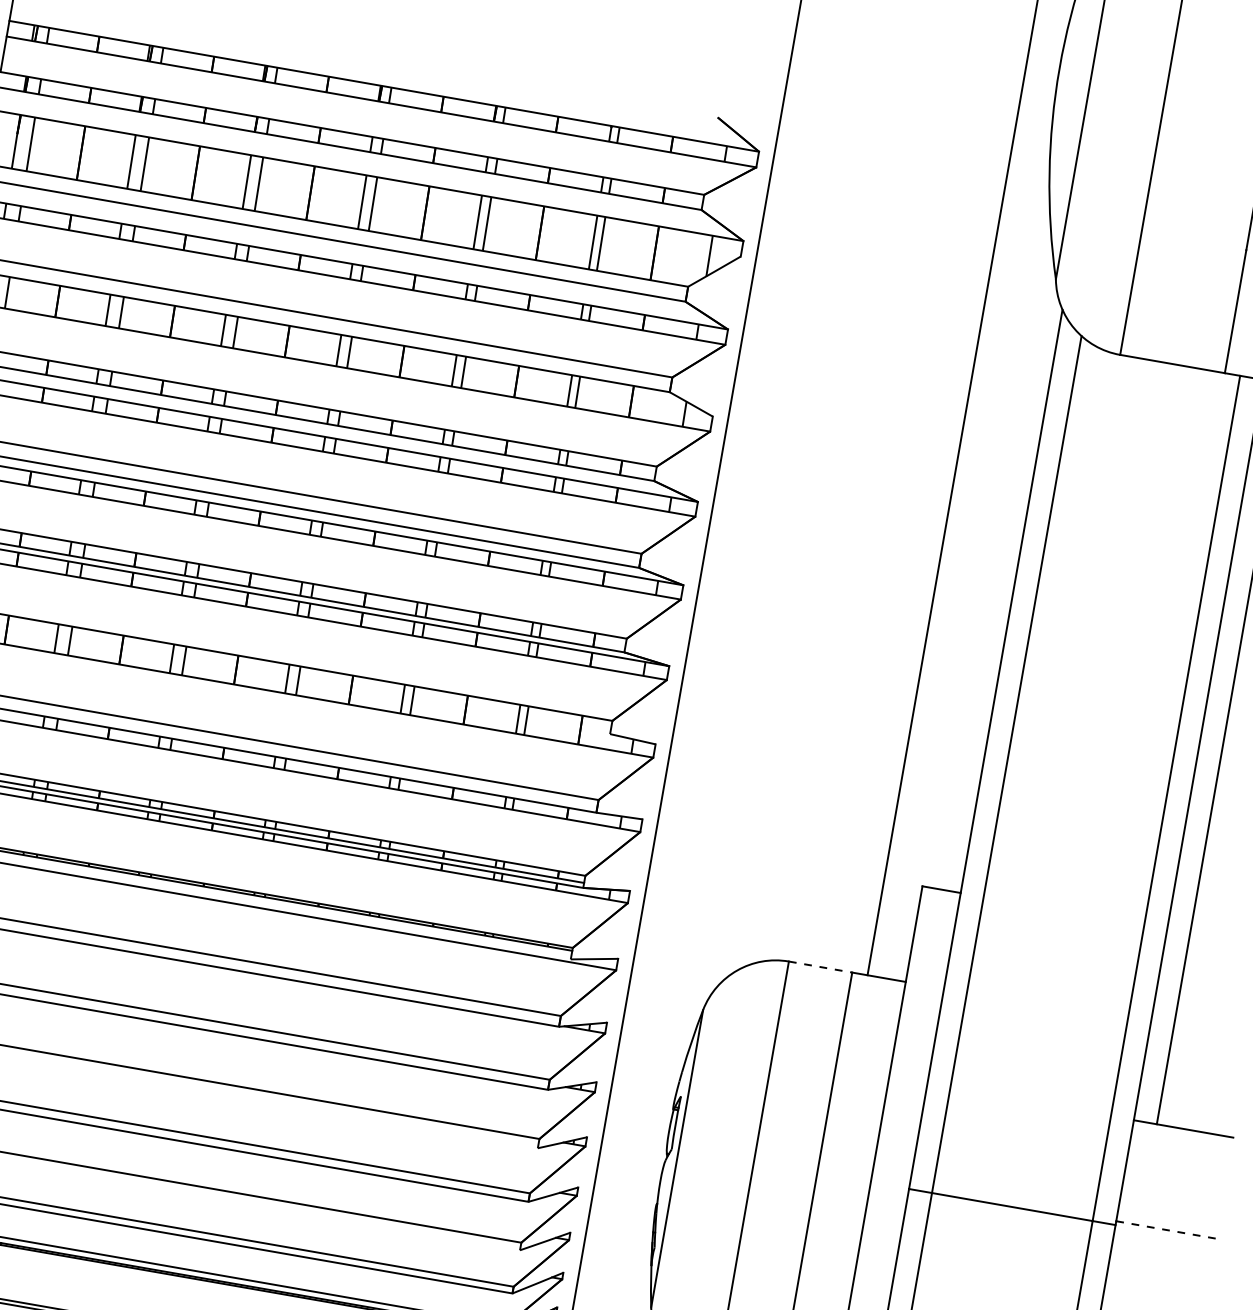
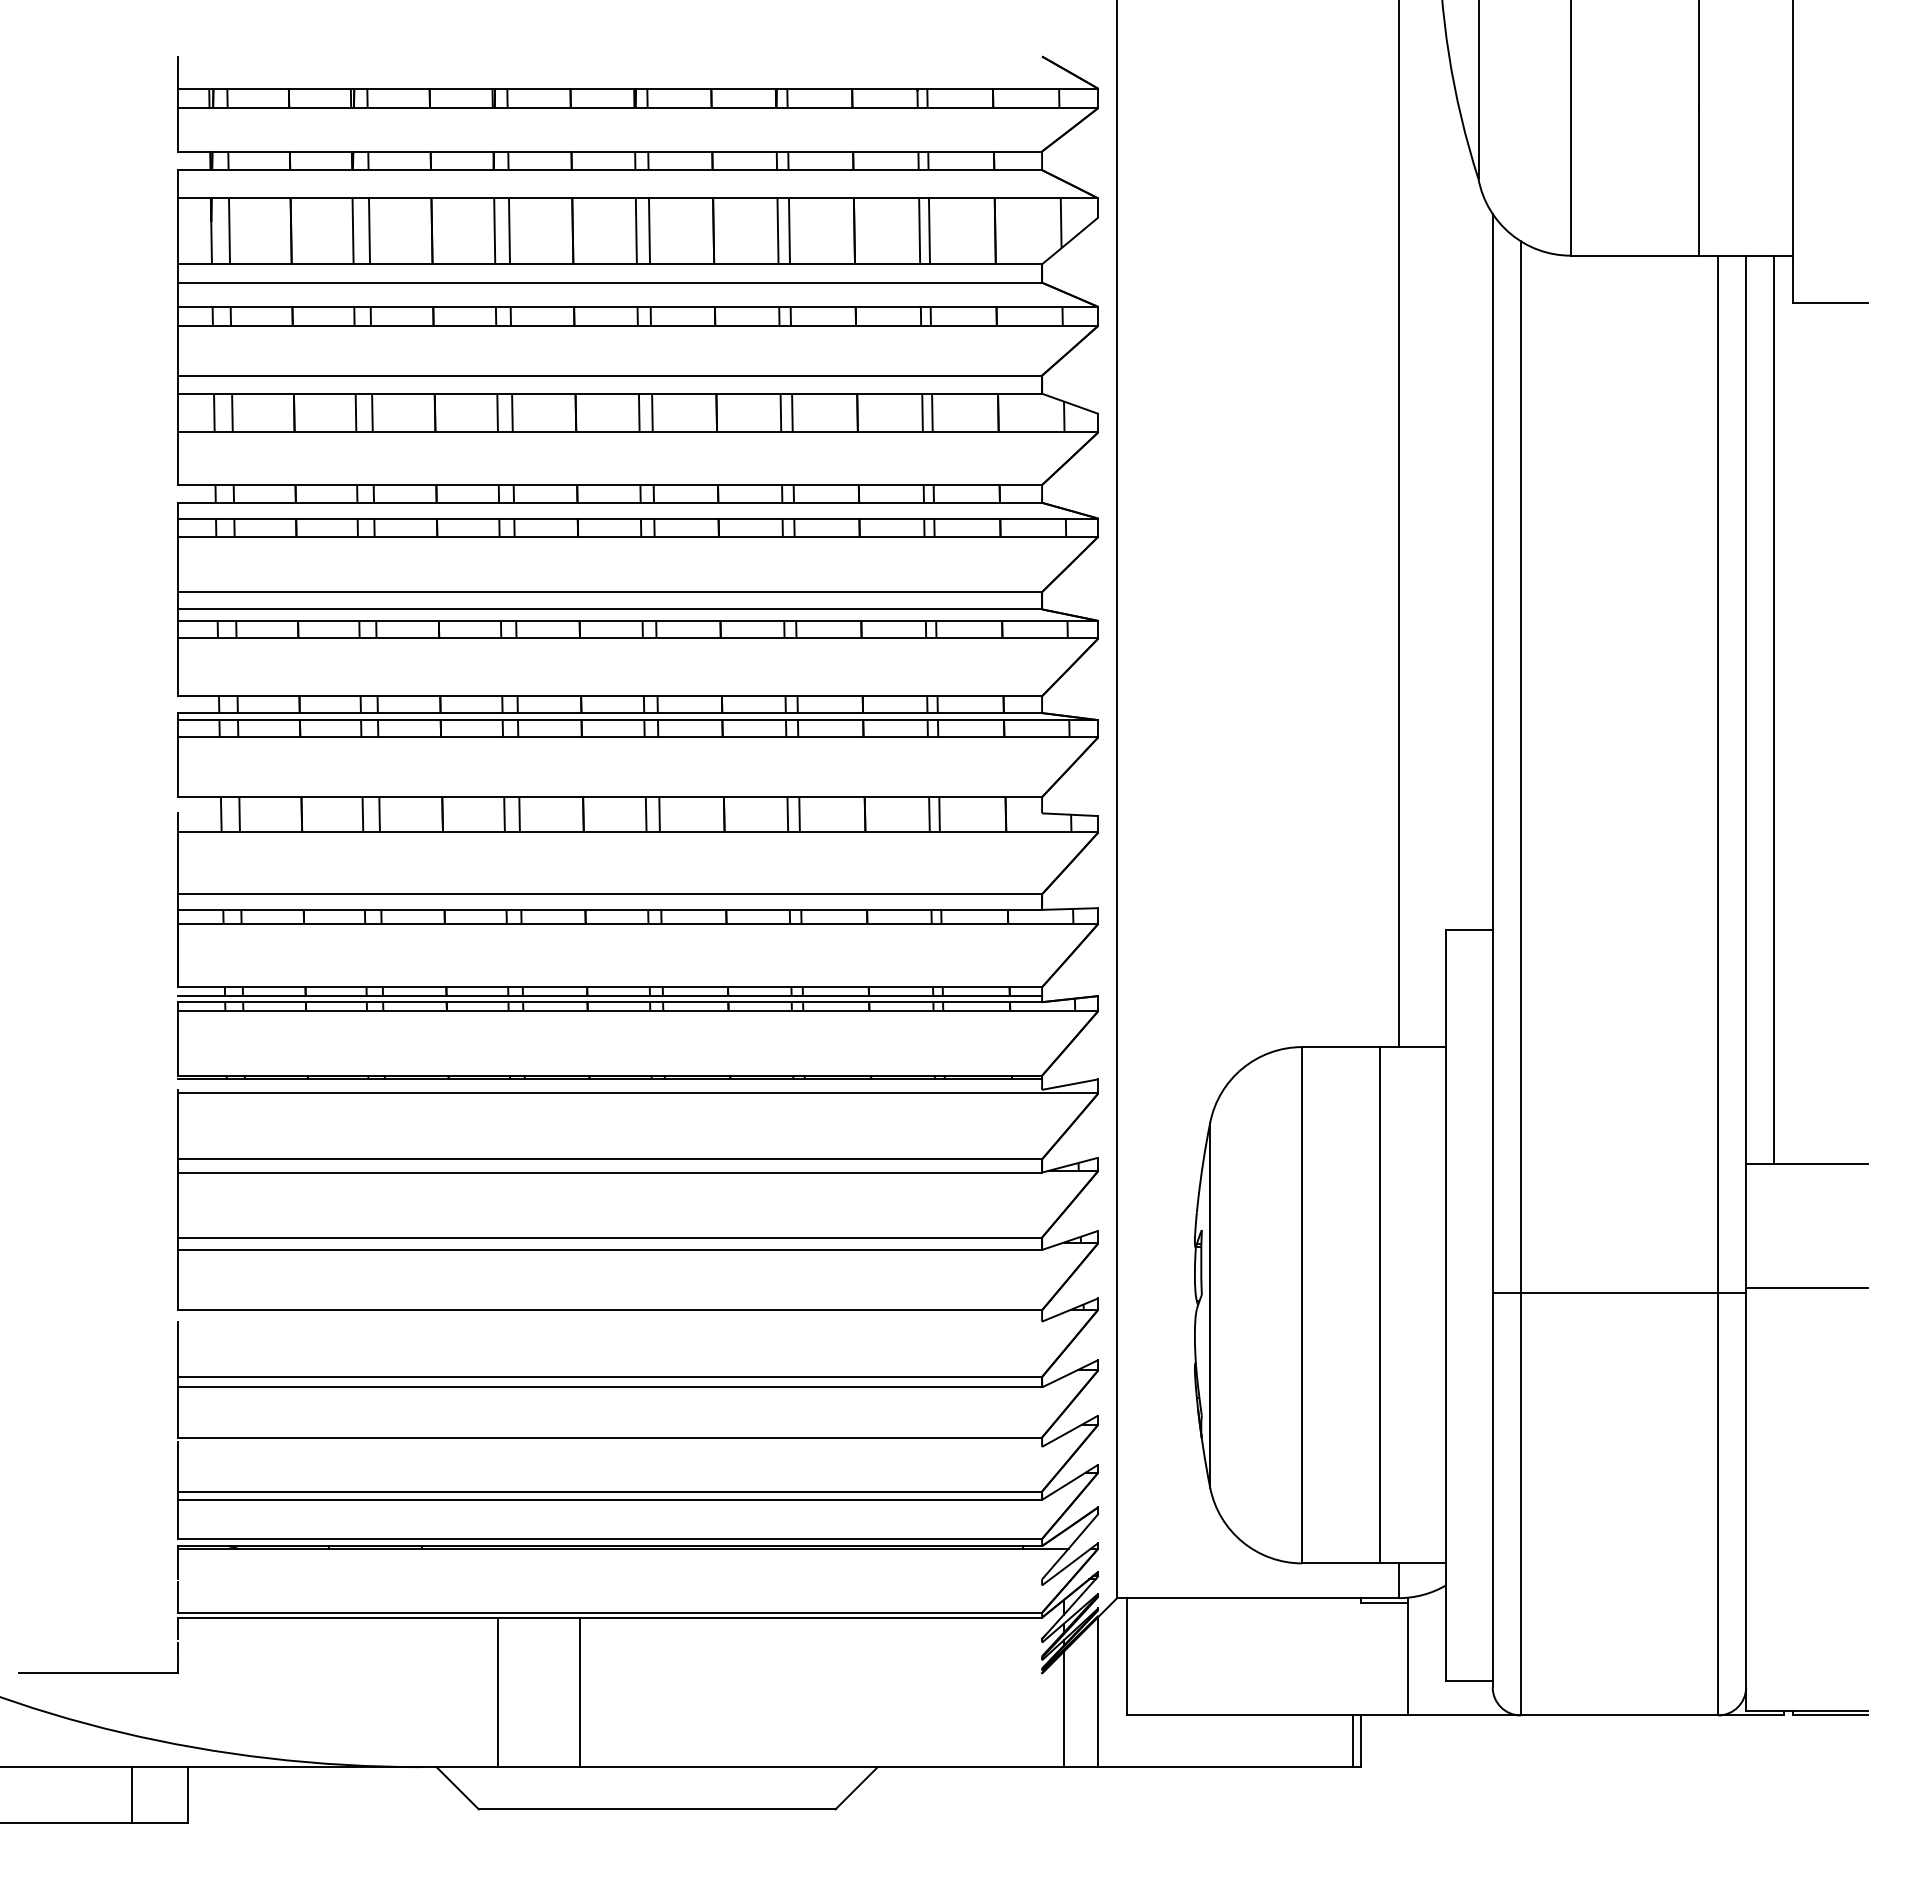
line: (820, 967) -> (1341, 1047), dashed -> solid
line: (1165, 1229) -> (1806, 1288), dashed -> solid

